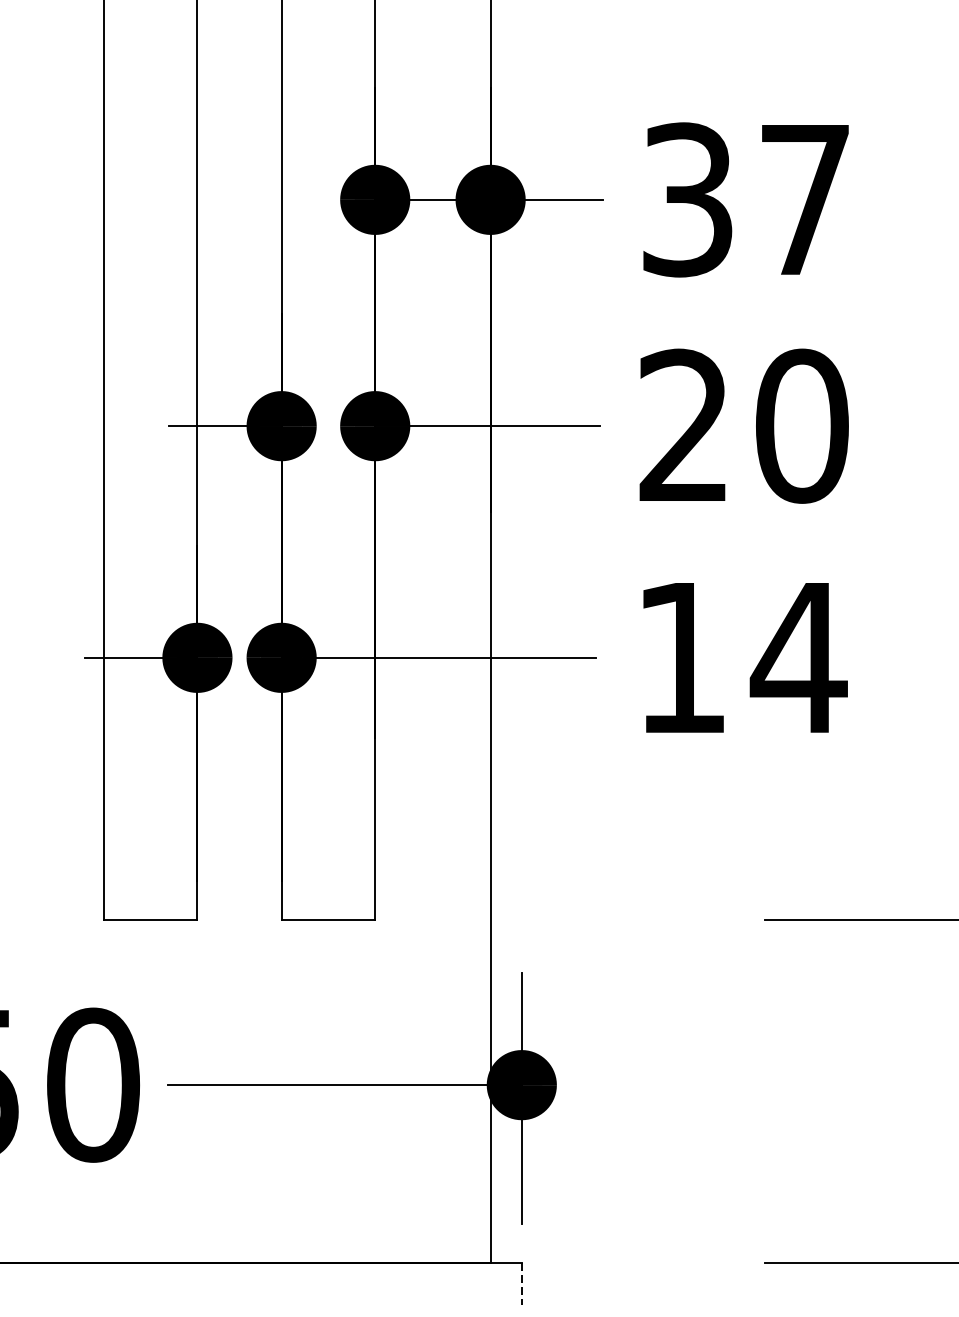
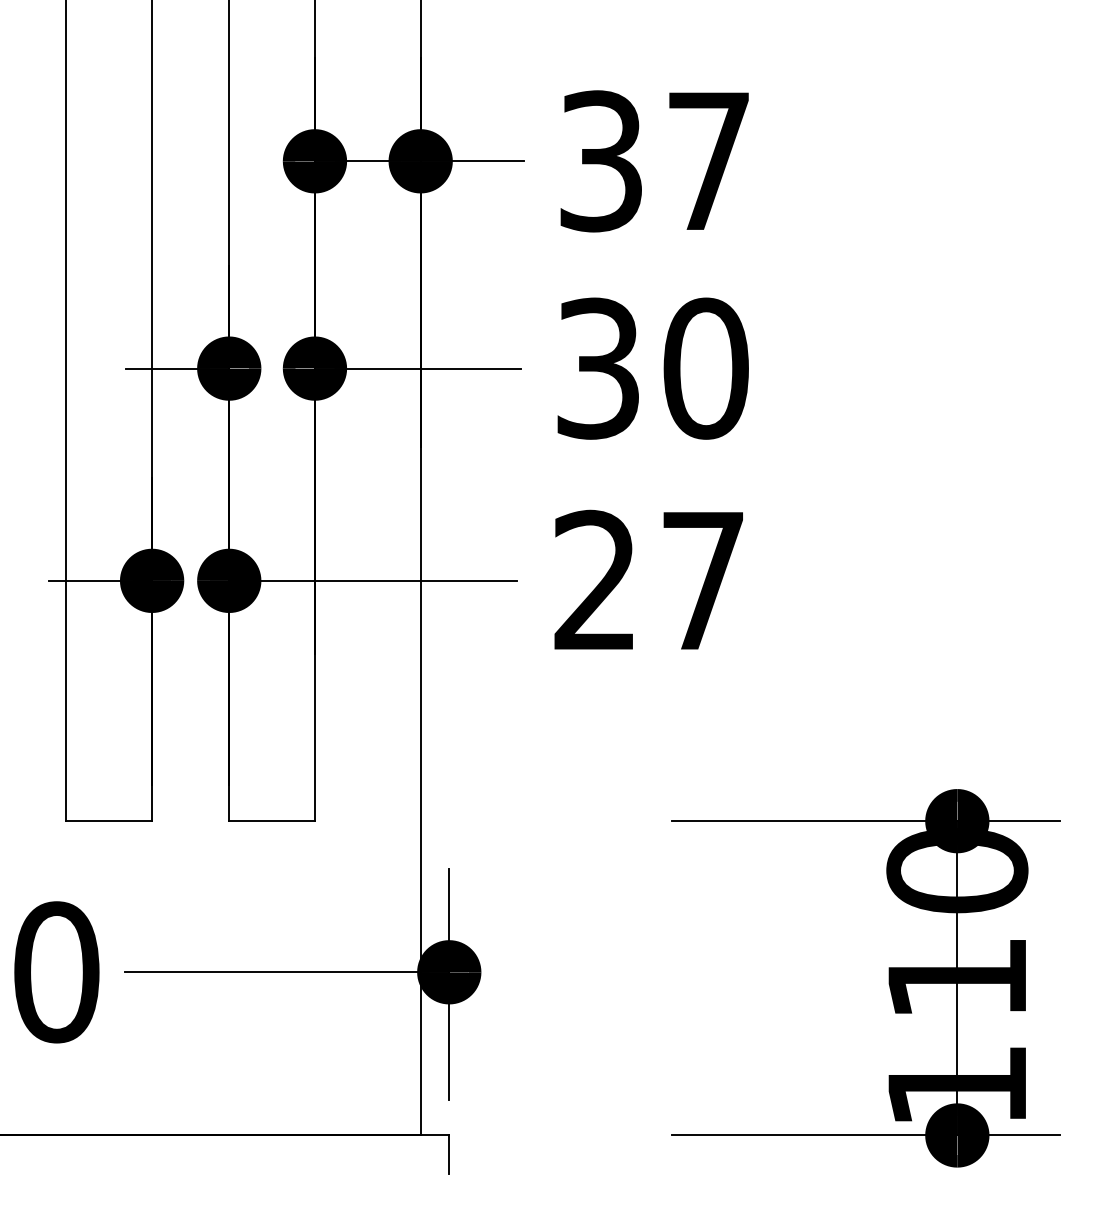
text: (683, 426) -> (597, 368), 20 -> 30
text: (741, 656) -> (650, 579), 14 -> 27
line: (522, 1285) -> (449, 1155), dashed -> solid

